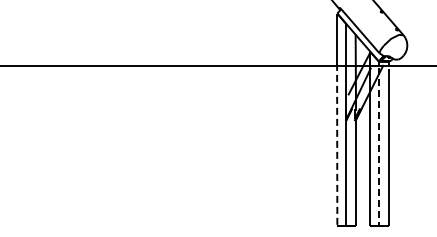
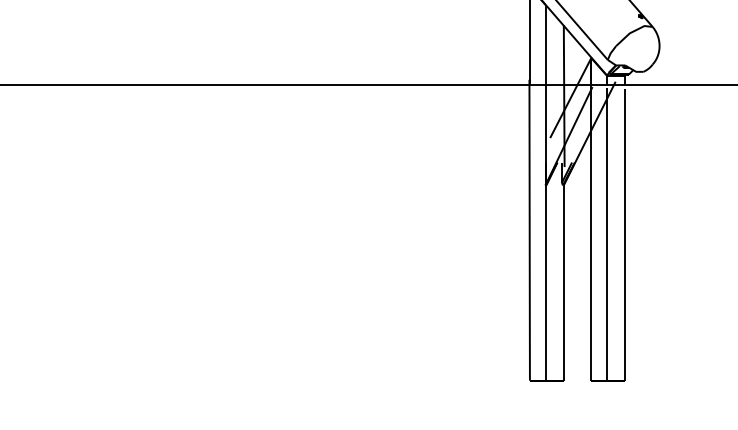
line: (337, 145) -> (530, 231), dashed -> solid
line: (378, 147) -> (606, 234), dashed -> solid

